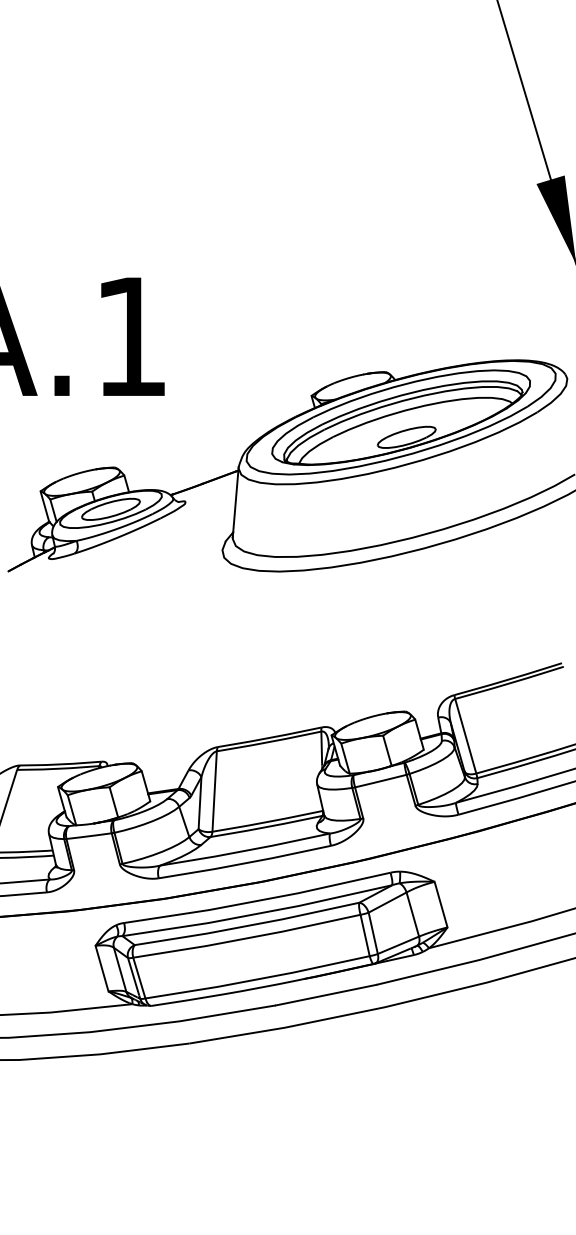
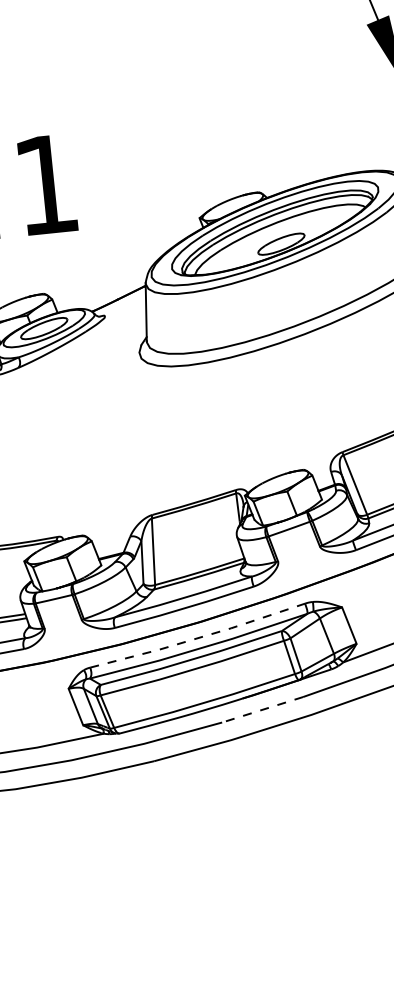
line: (258, 900) -> (198, 637), solid -> dashed
line: (325, 995) -> (262, 710), solid -> dashed

